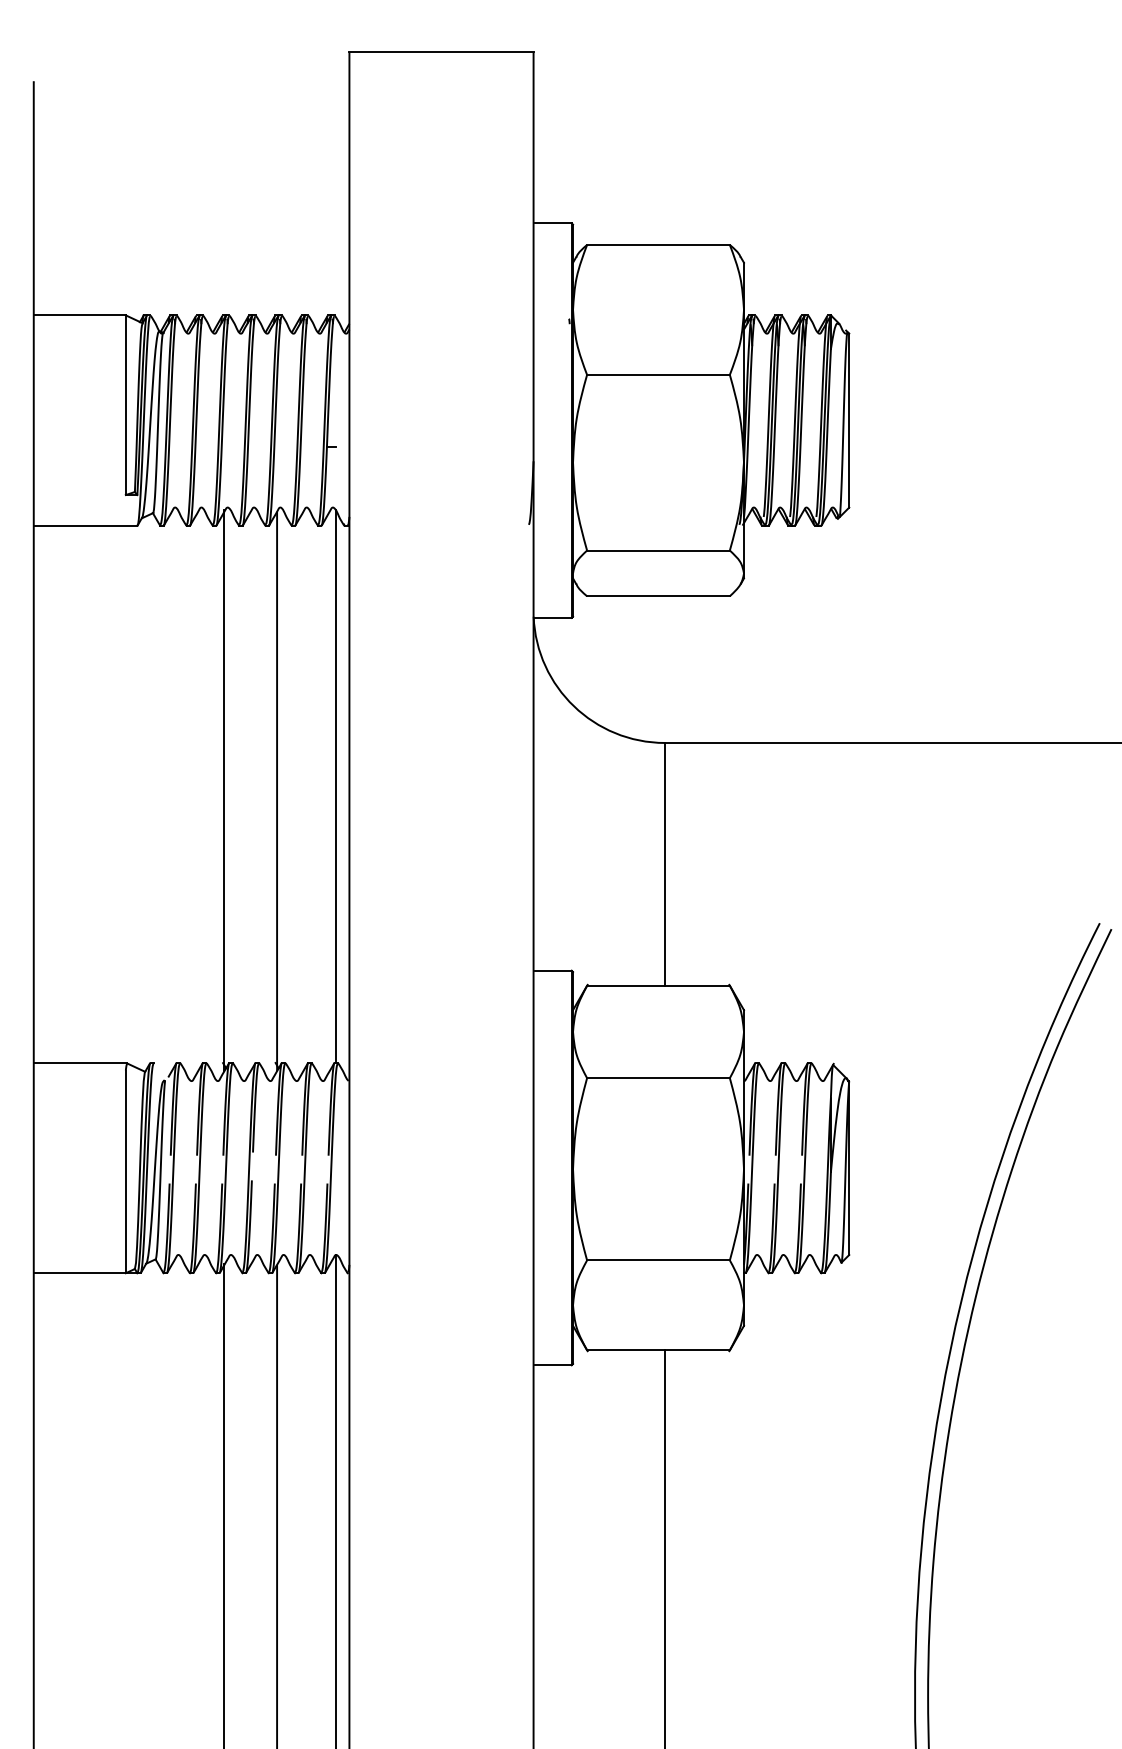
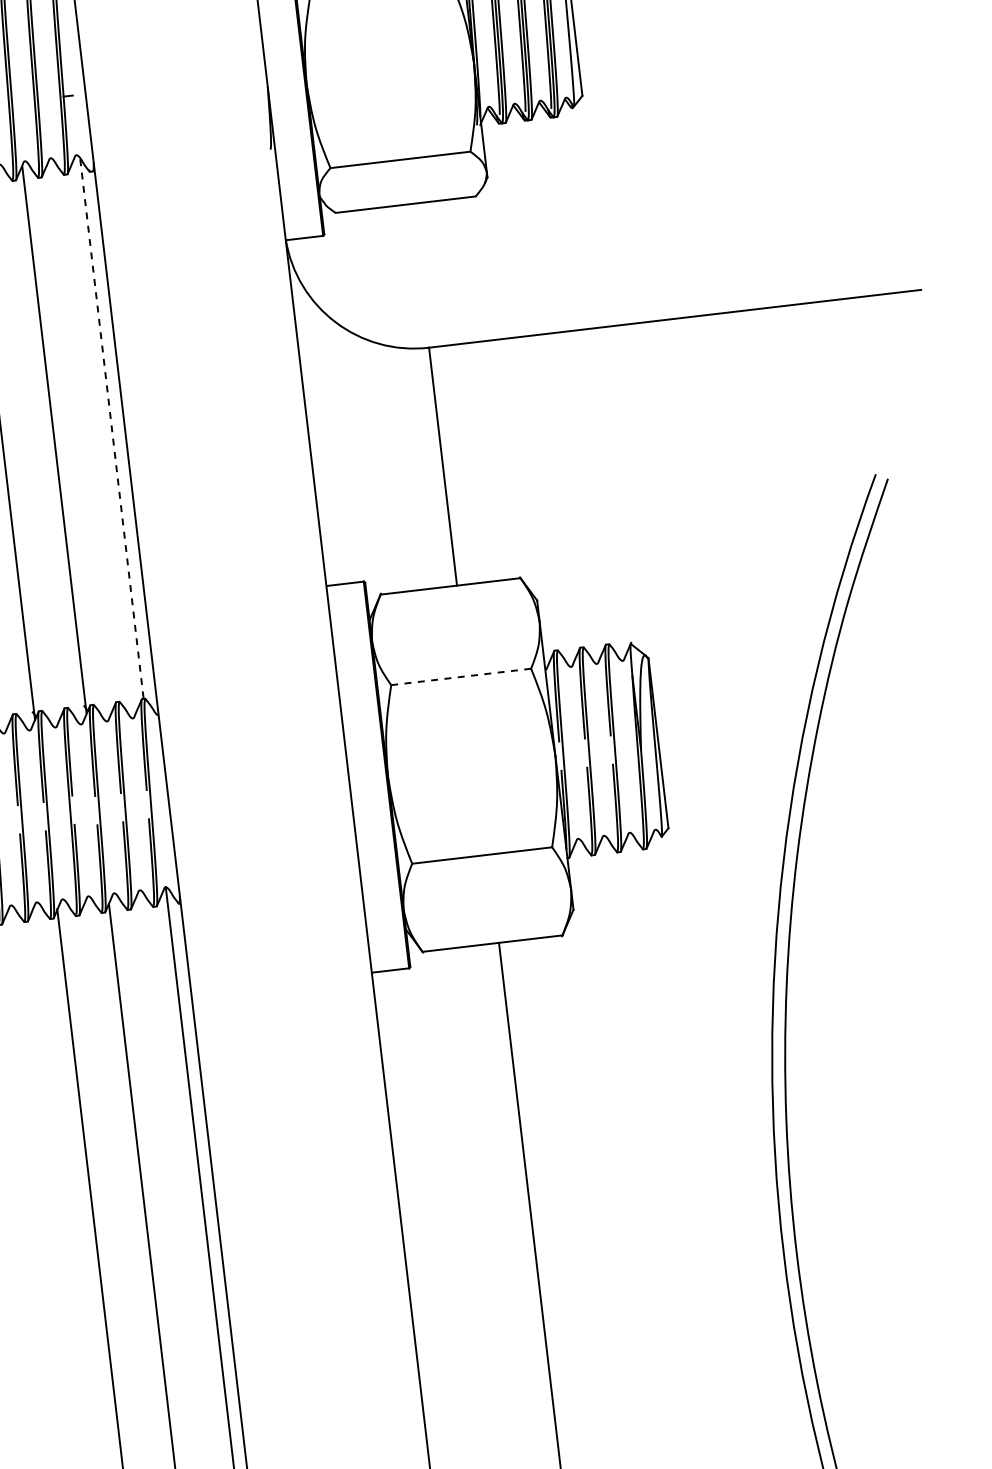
line: (336, 785) -> (111, 427), solid -> dashed
line: (657, 1078) -> (460, 677), solid -> dashed

